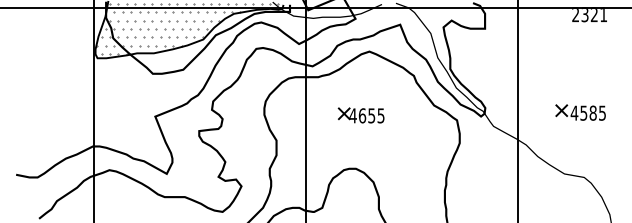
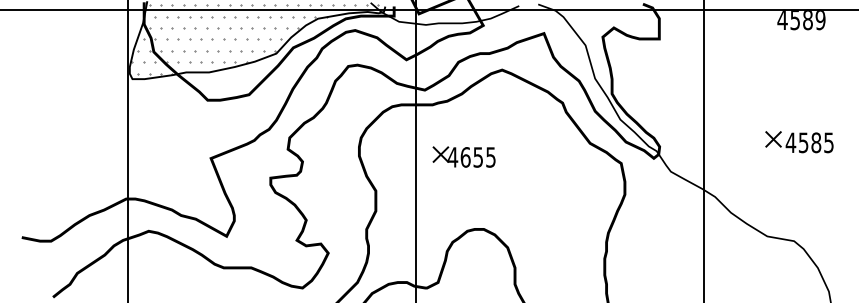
text: (589, 15) -> (801, 20), 2321 -> 4589
part: (580, 112) -> (799, 142), moved
part: (360, 115) -> (463, 156), moved

